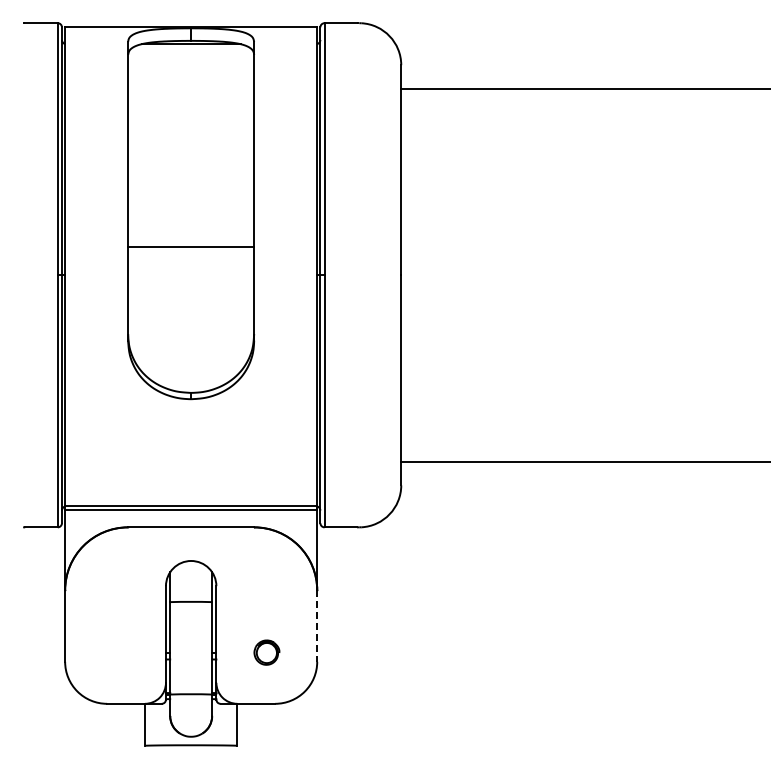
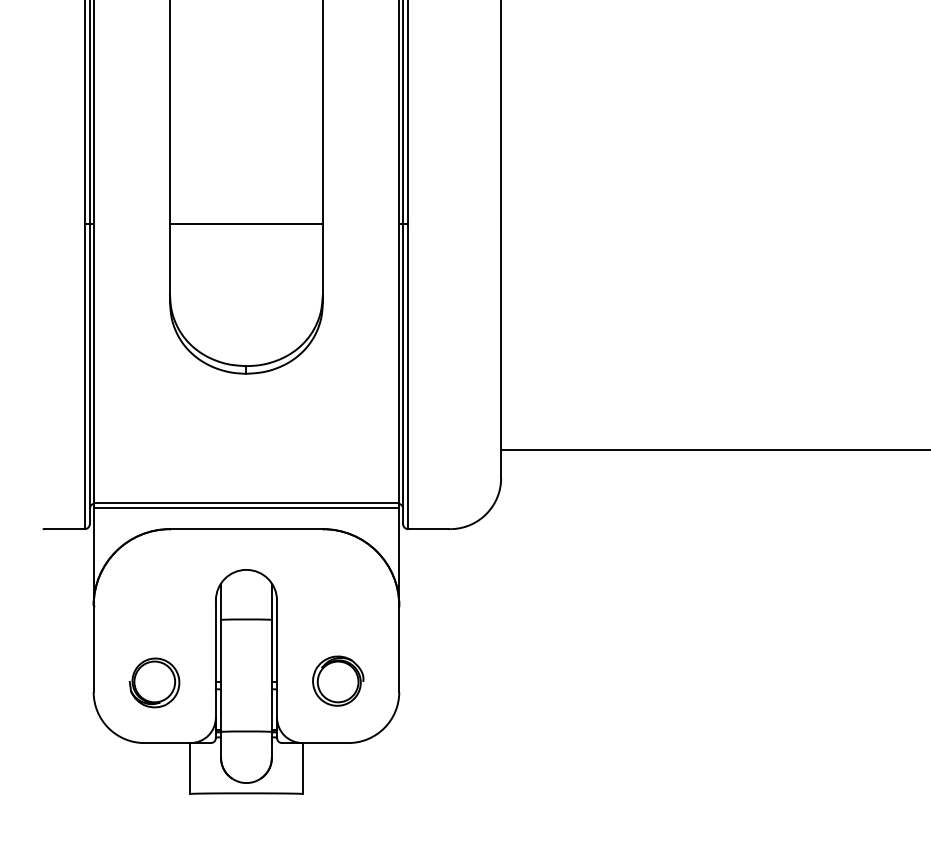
line: (191, 247) -> (246, 223), moved
line: (317, 626) -> (399, 649), dashed -> solid
part: (266, 652) -> (337, 680), size x1.67
part: (115, 654) -> (154, 683), added

